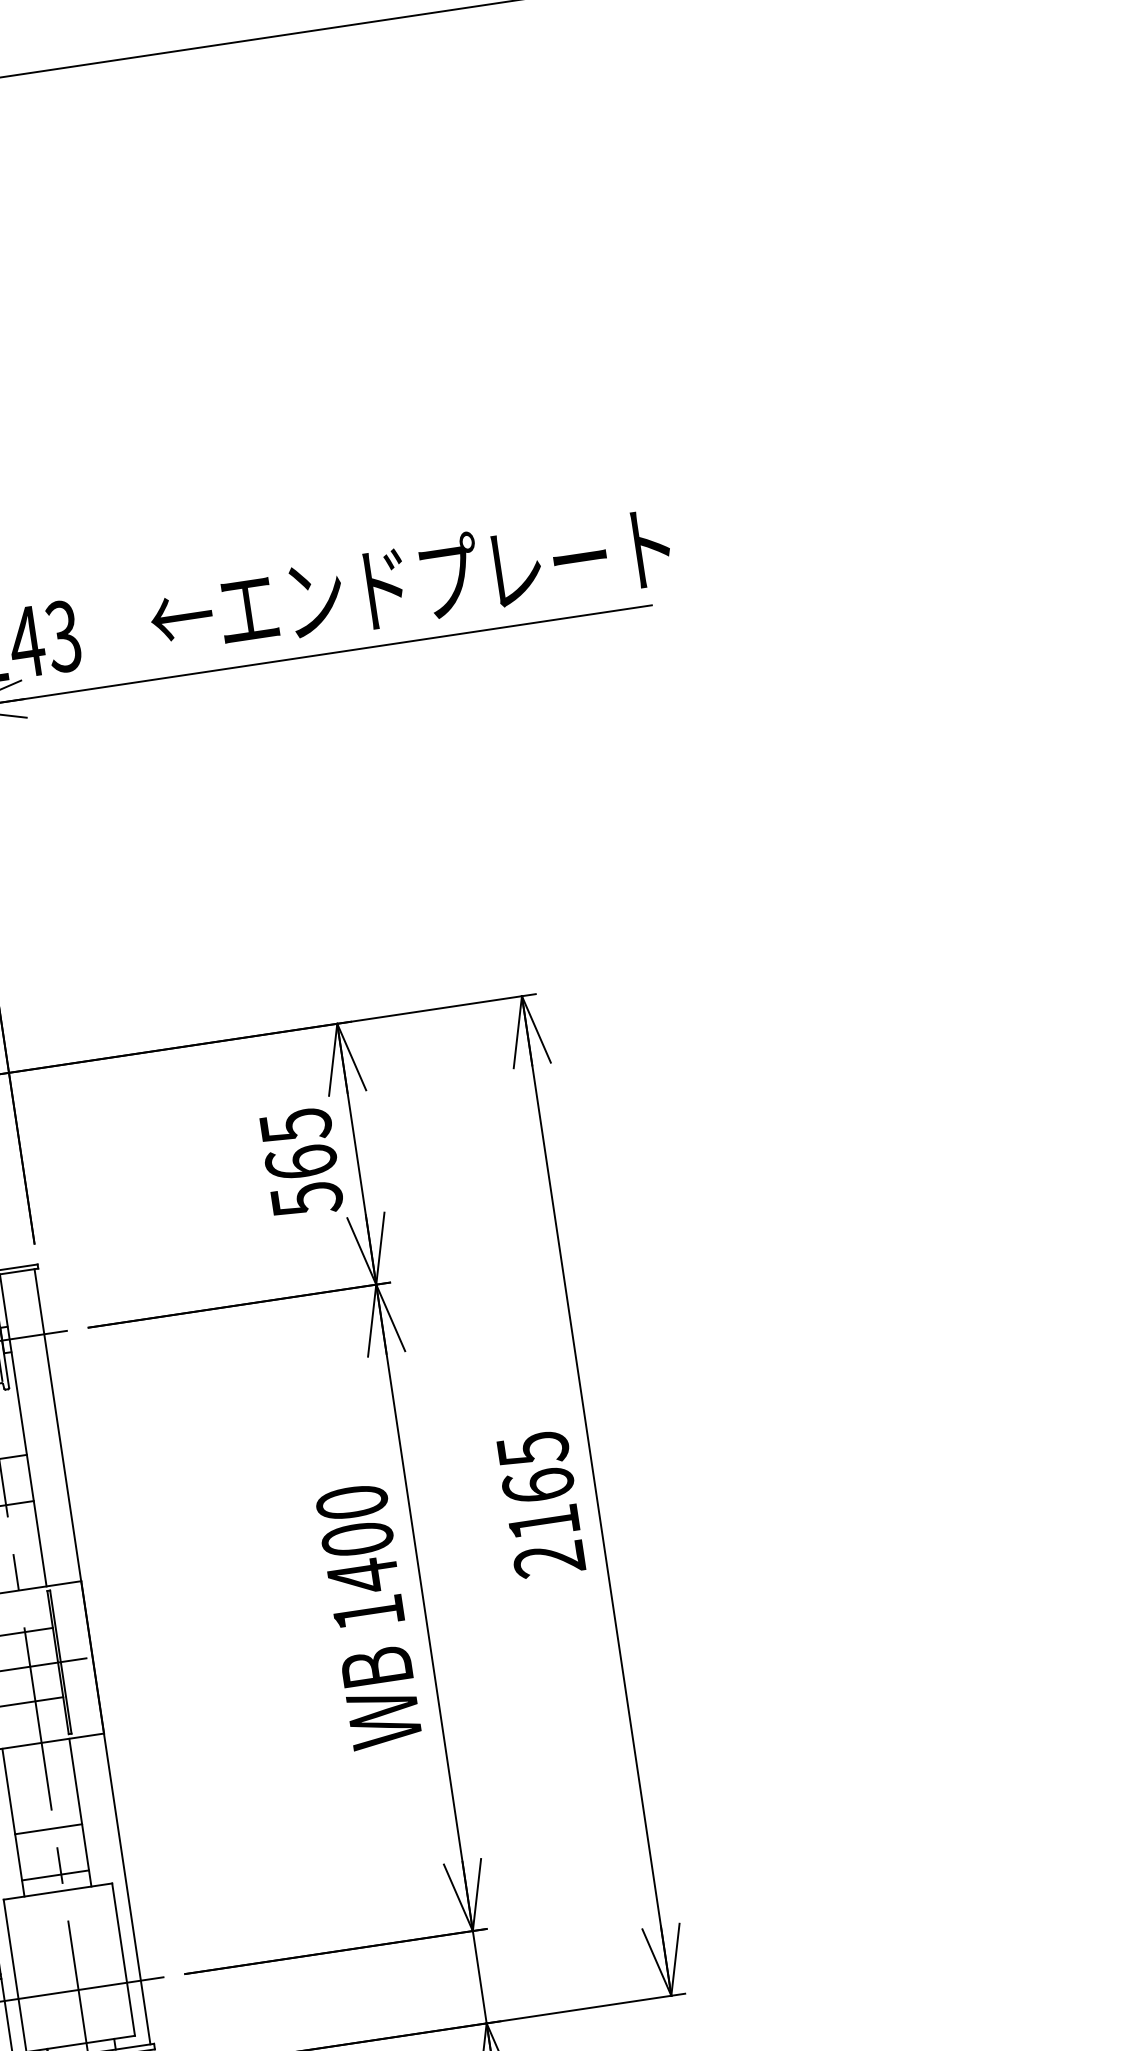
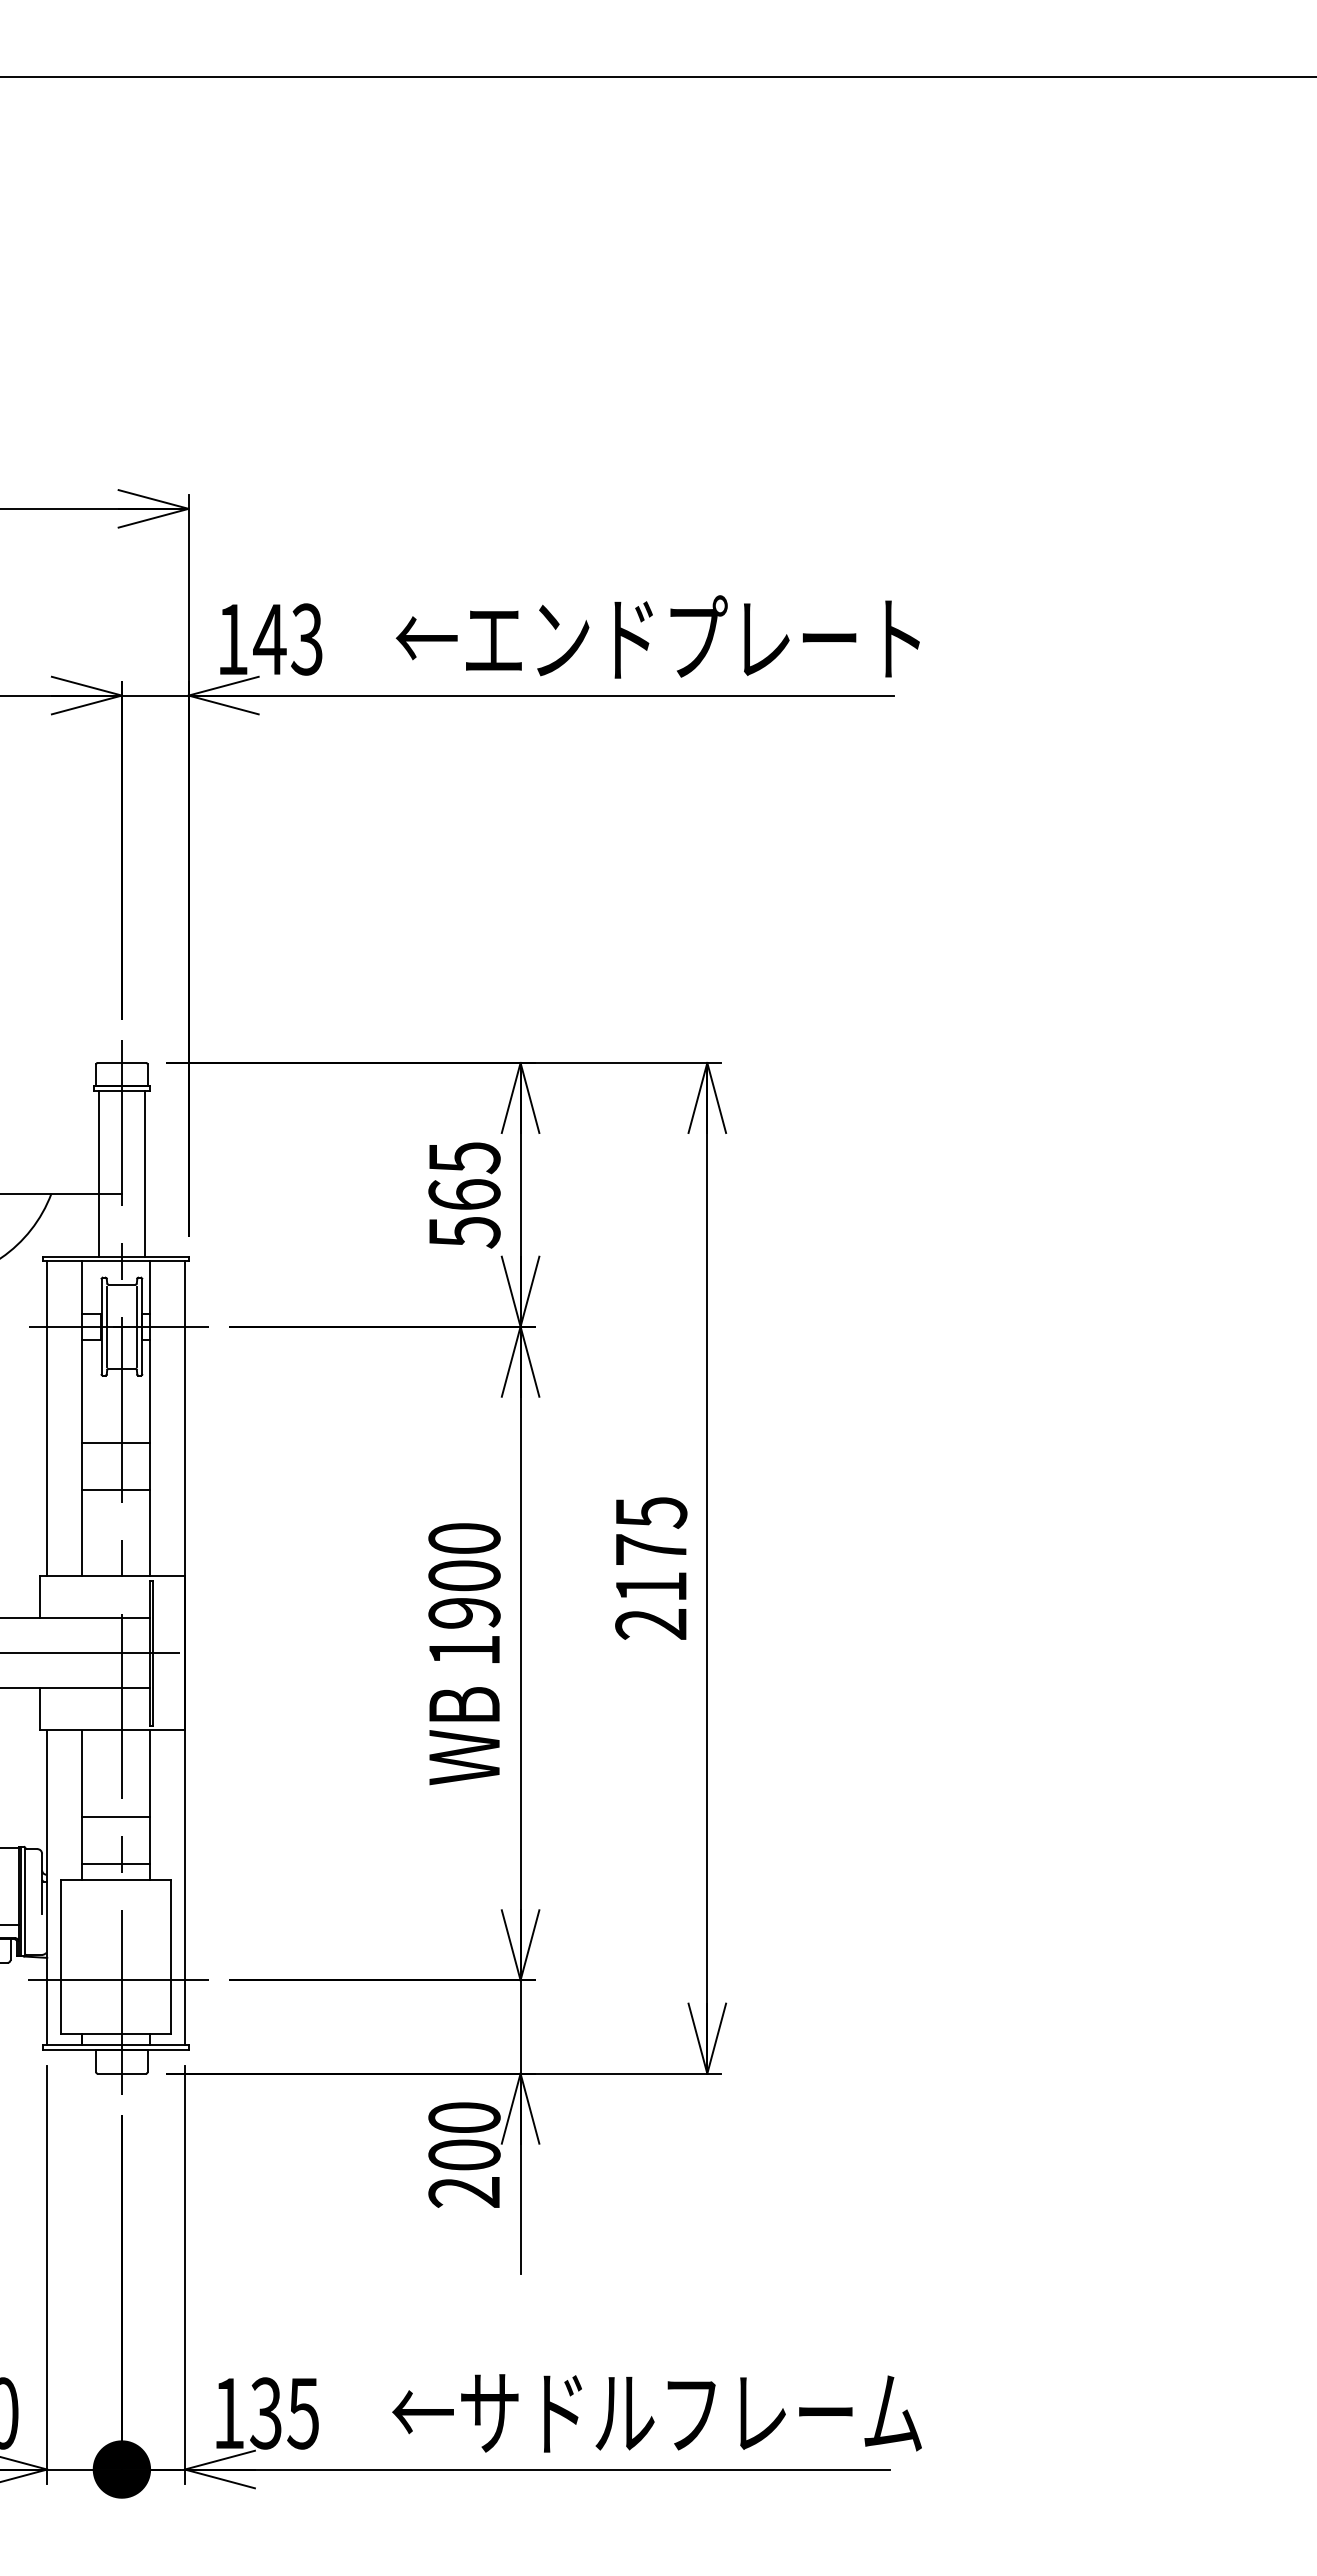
text: (538, 1485) -> (651, 1549), 2165 -> 2175
text: (363, 1576) -> (464, 1613), 1400 -> 1900

